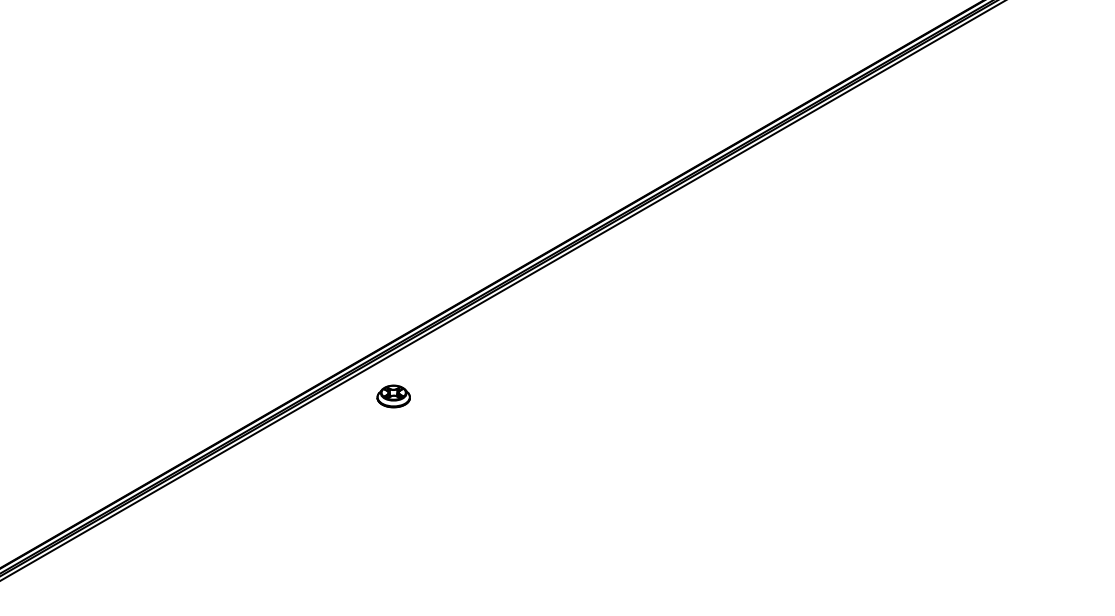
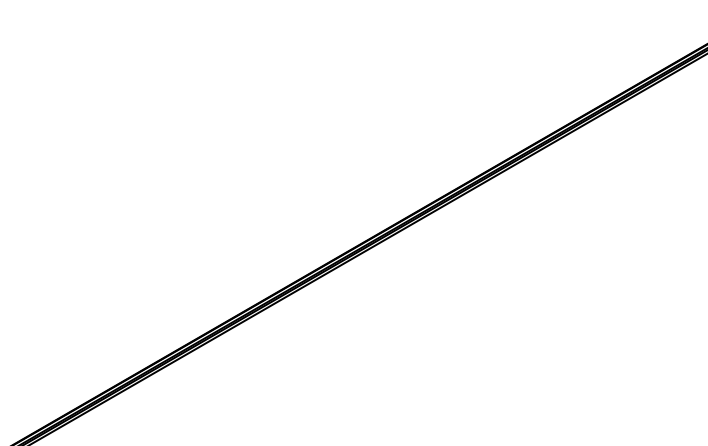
part: (393, 396) -> (332, 302), removed

